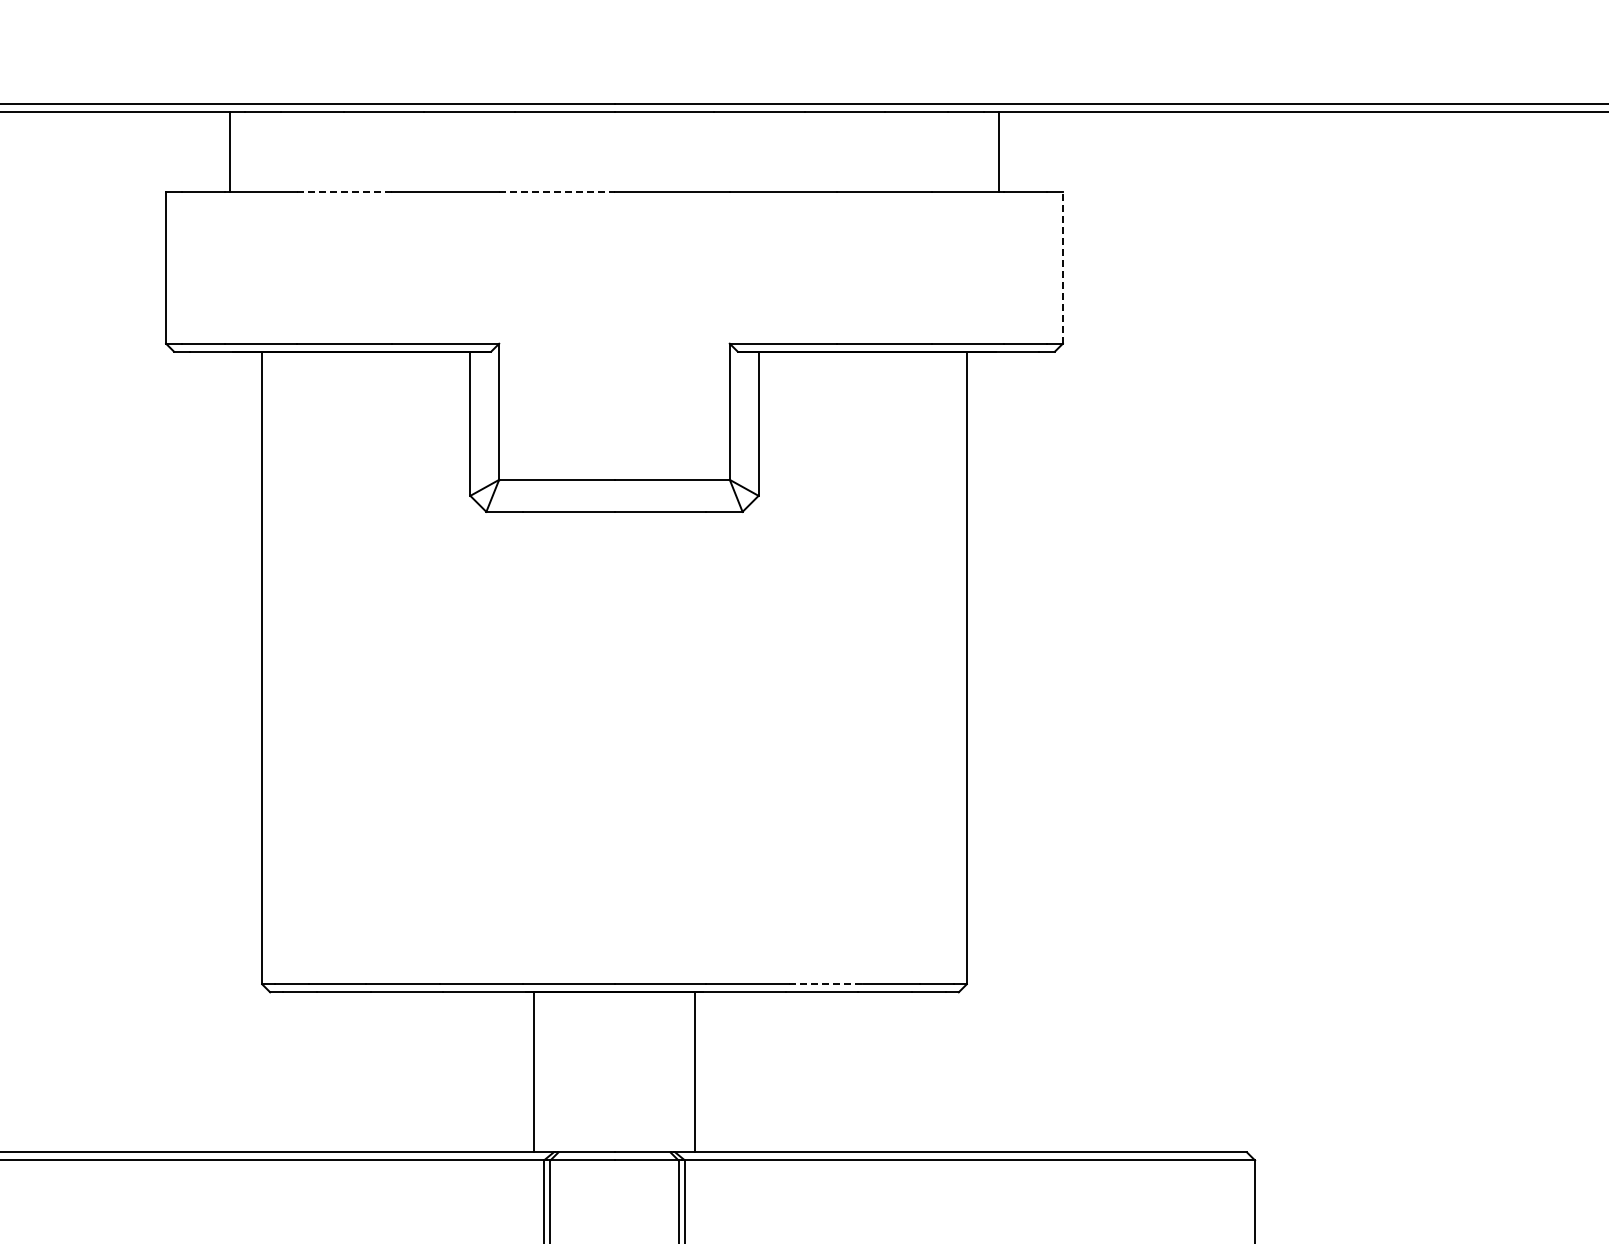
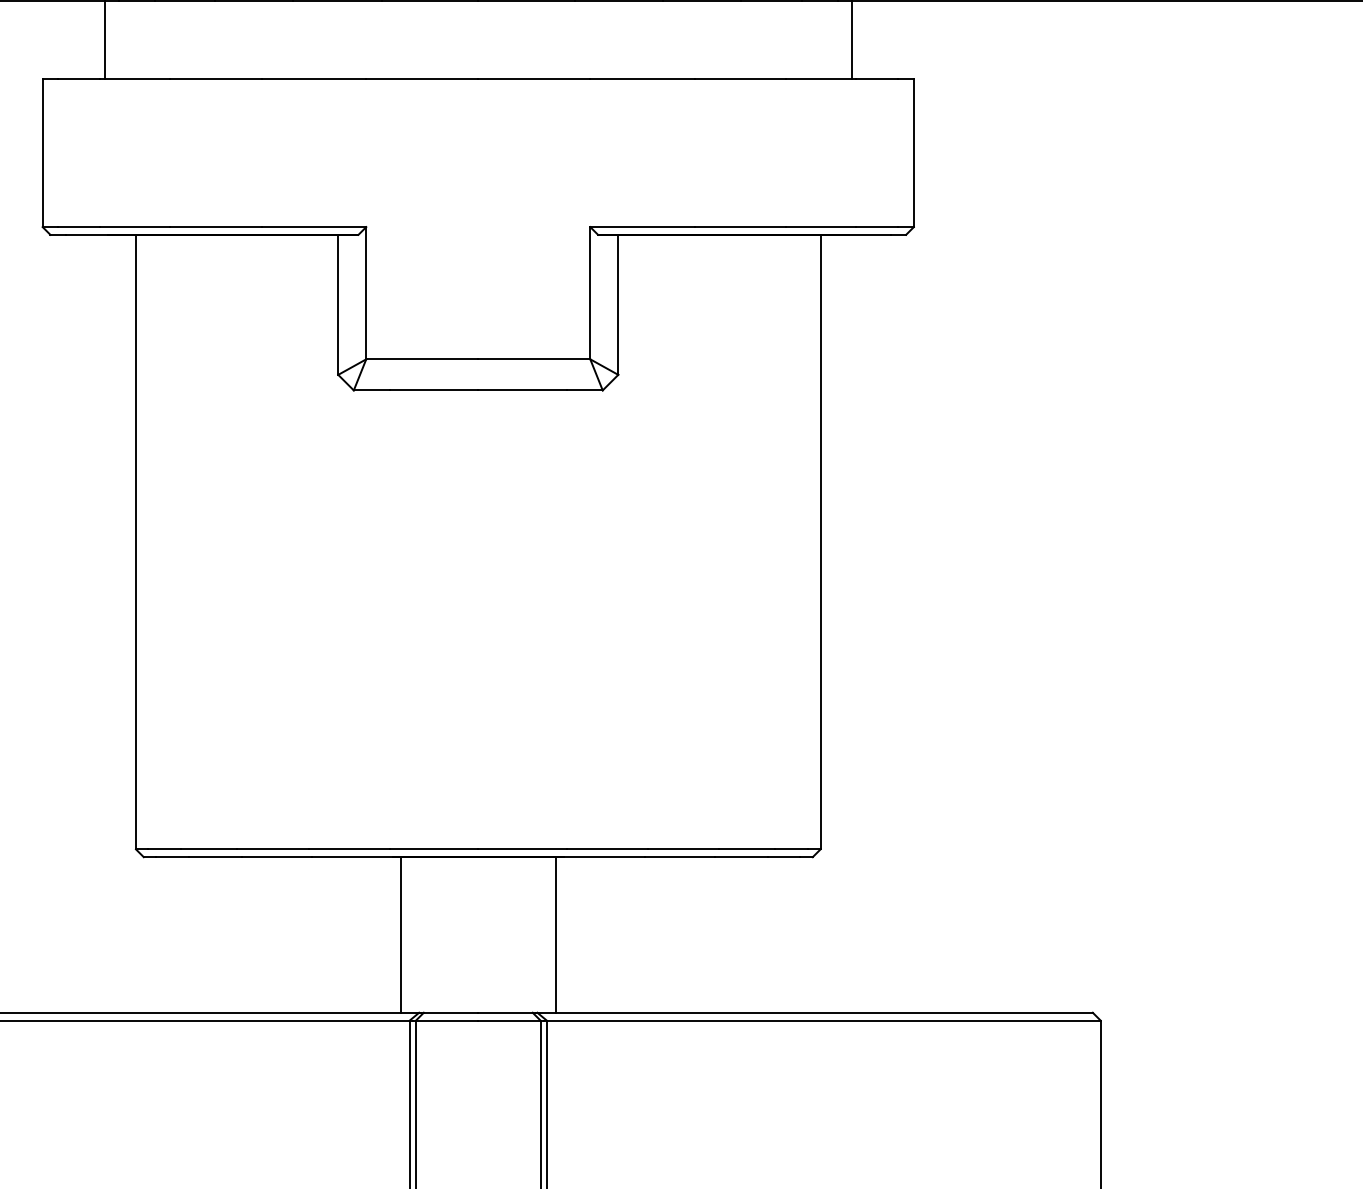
line: (345, 191) -> (216, 79), dashed -> solid
line: (556, 191) -> (421, 79), dashed -> solid
line: (1062, 267) -> (913, 153), dashed -> solid
line: (825, 984) -> (683, 849), dashed -> solid

